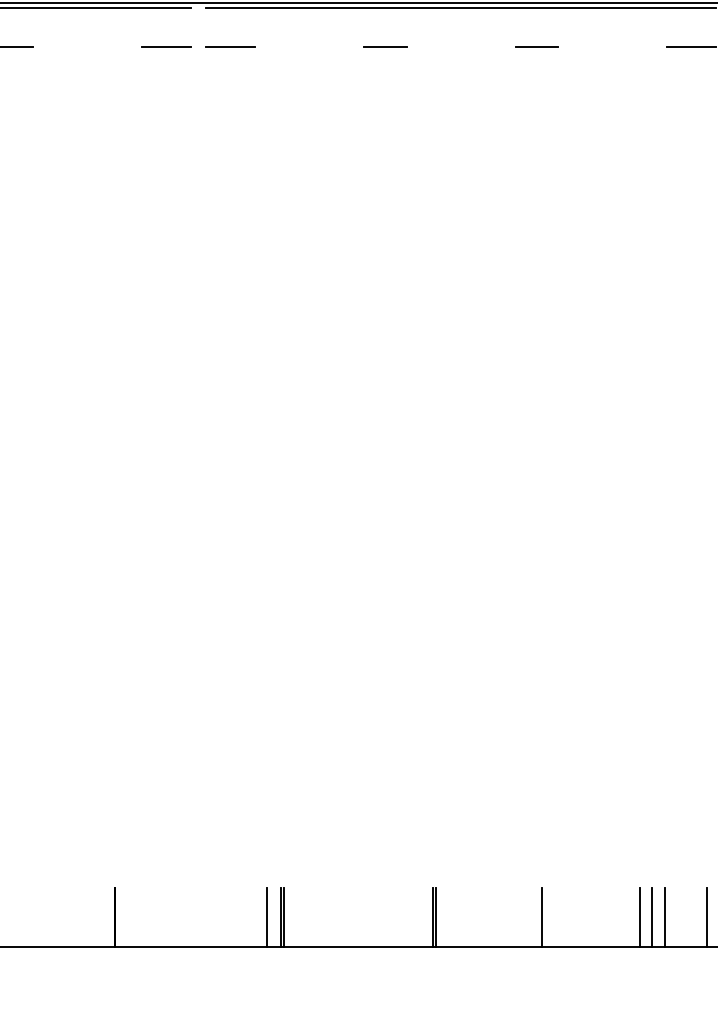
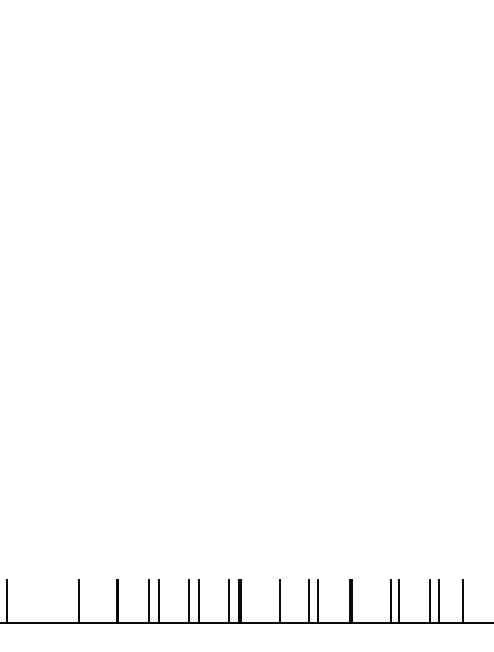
line: (61, 917) -> (78, 601), added
line: (158, 917) -> (149, 601), added
line: (171, 917) -> (158, 601), added
line: (212, 917) -> (188, 601), added
line: (225, 917) -> (198, 601), added
line: (337, 917) -> (280, 601), added
line: (377, 917) -> (309, 601), added
line: (389, 917) -> (318, 601), added
line: (488, 917) -> (390, 601), added
line: (500, 917) -> (399, 601), added
line: (555, 917) -> (439, 601), added
line: (587, 917) -> (462, 601), added

